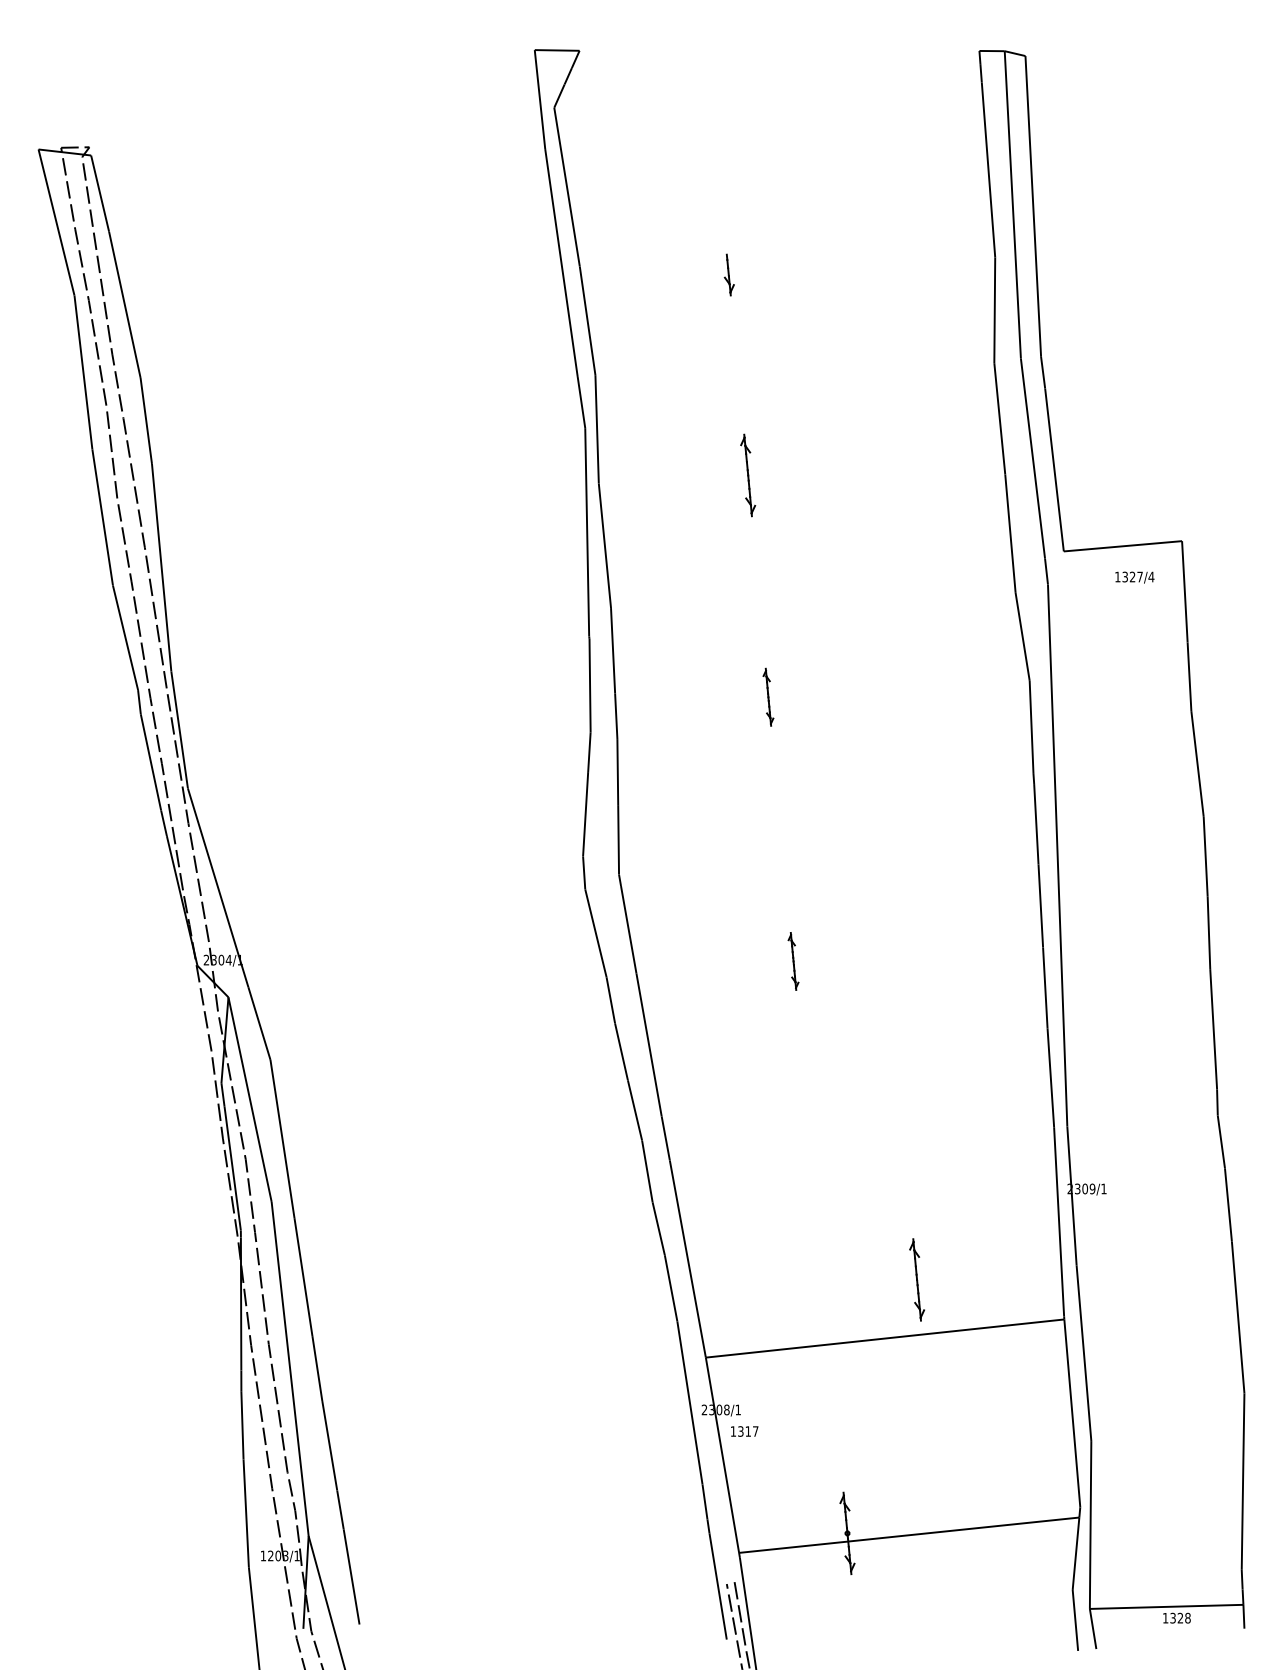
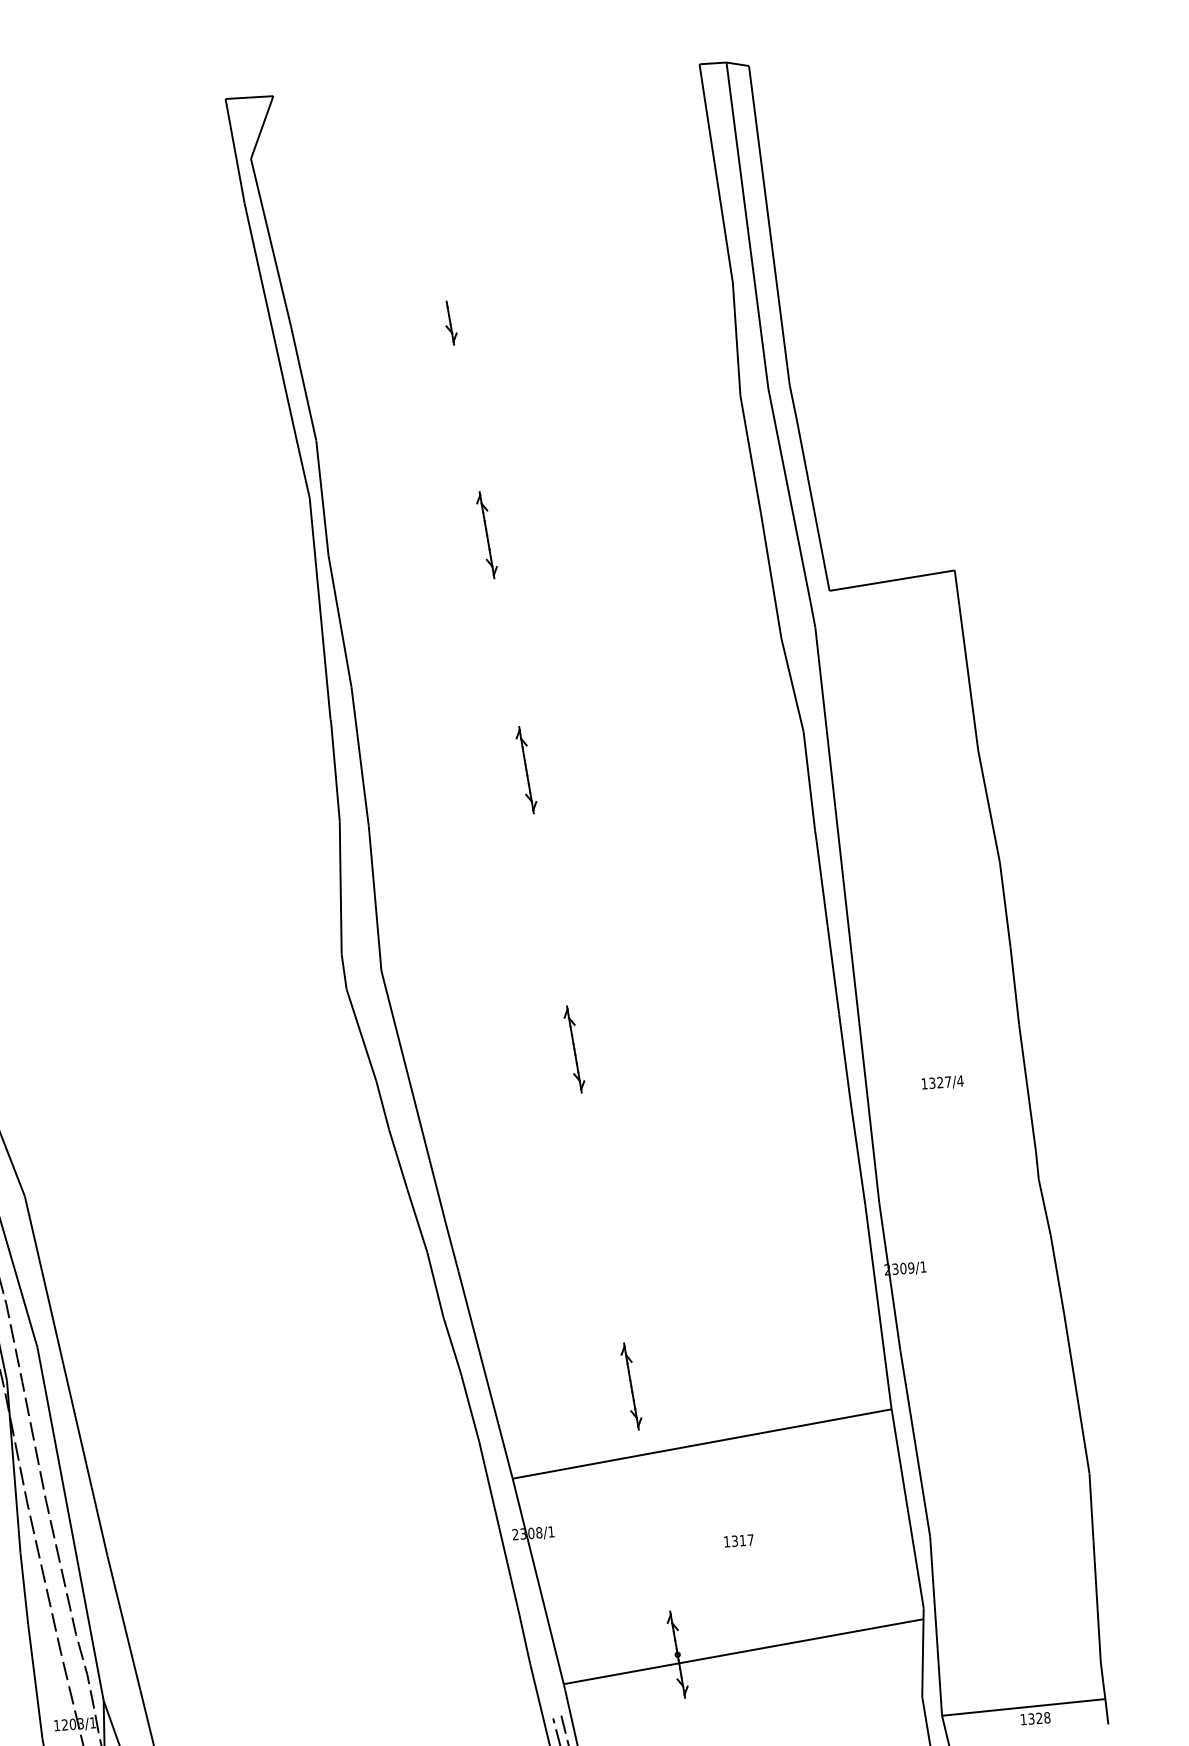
text: (1134, 577) -> (942, 1082), moved
part: (768, 696) -> (526, 769), size x1.43
part: (793, 961) -> (574, 1049), size x1.43
part: (916, 1279) -> (630, 1386), moved
text: (744, 1431) -> (738, 1540), moved

